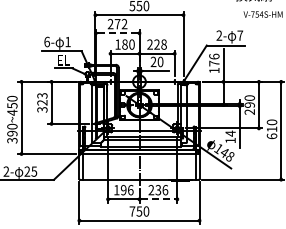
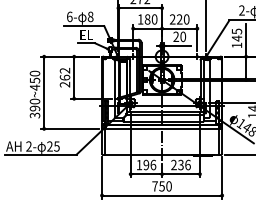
line: (117, 33) -> (140, 8), dashed -> solid
text: (67, 41) -> (90, 16), 1 -> 8
text: (163, 44) -> (186, 19), 228 -> 220
text: (214, 59) -> (237, 34), 176 -> 145
text: (42, 102) -> (65, 77), 323 -> 262
line: (158, 199) -> (181, 174), dashed -> solid

